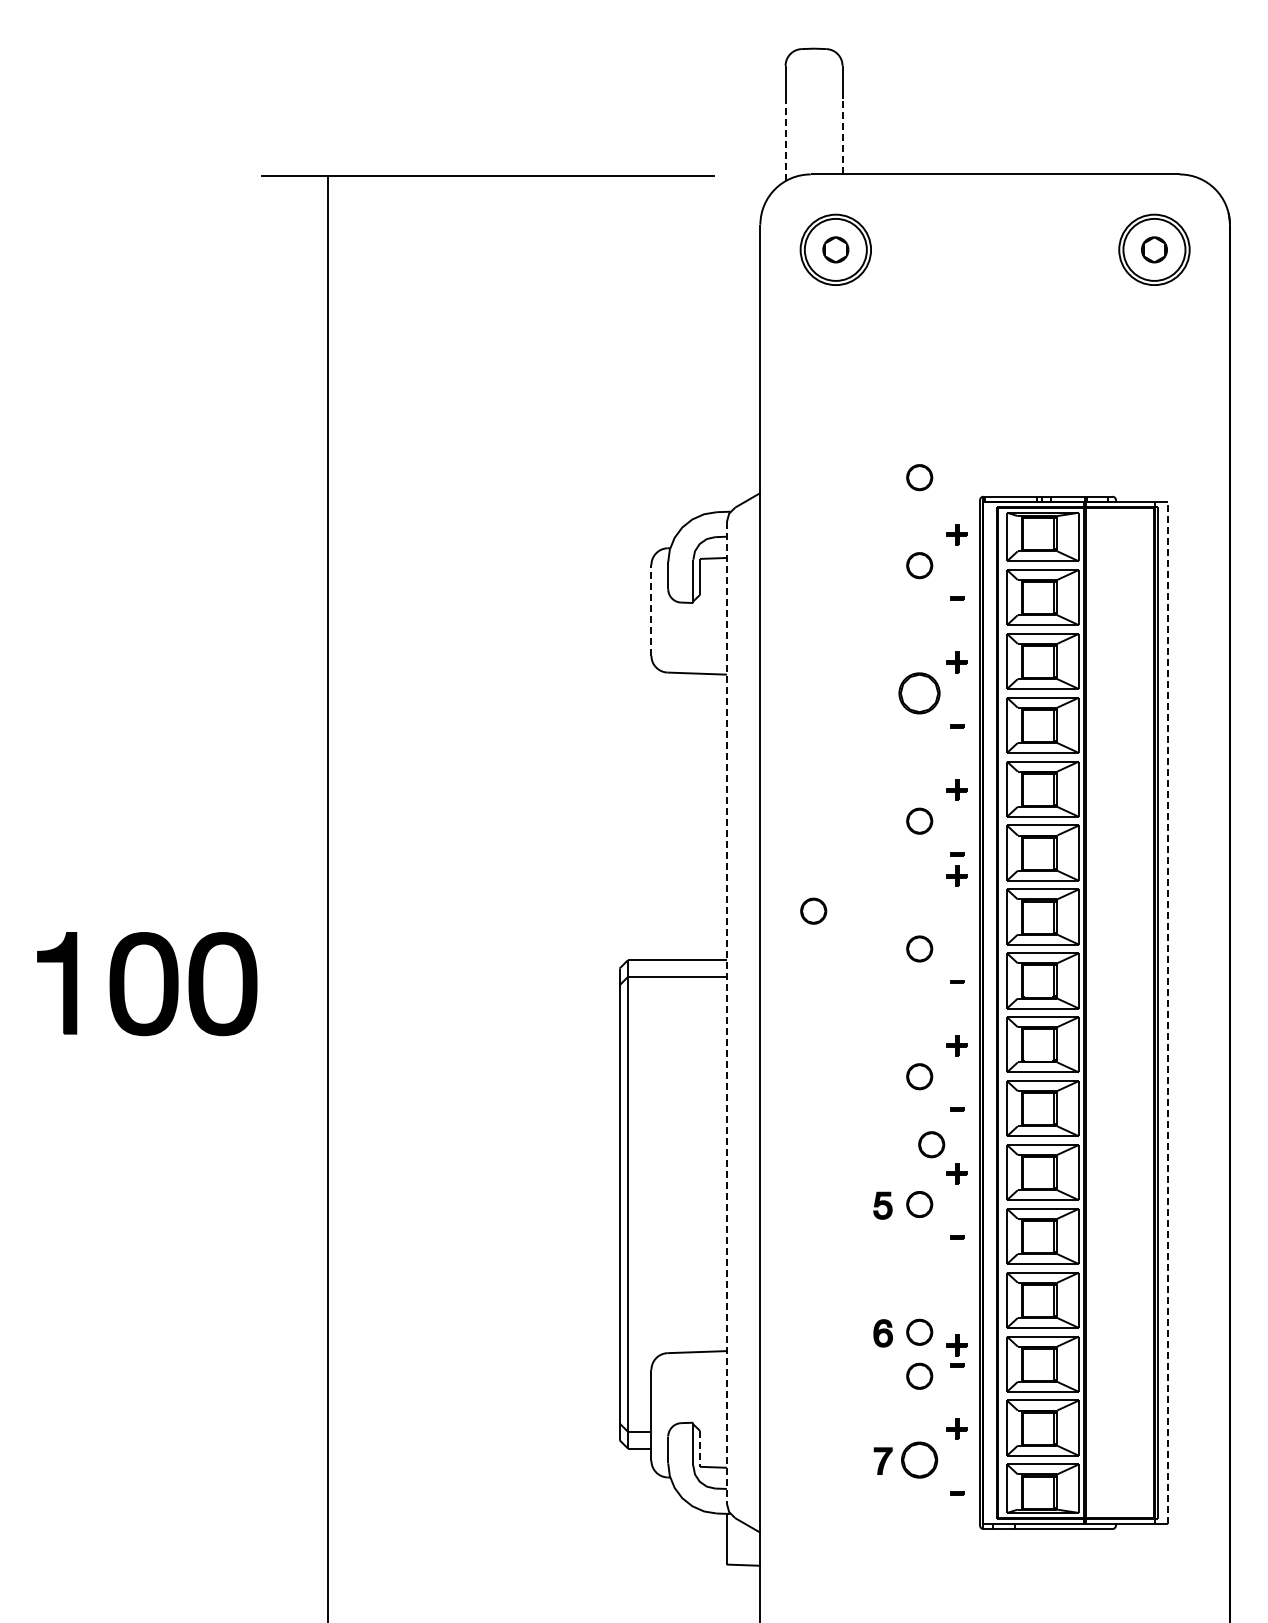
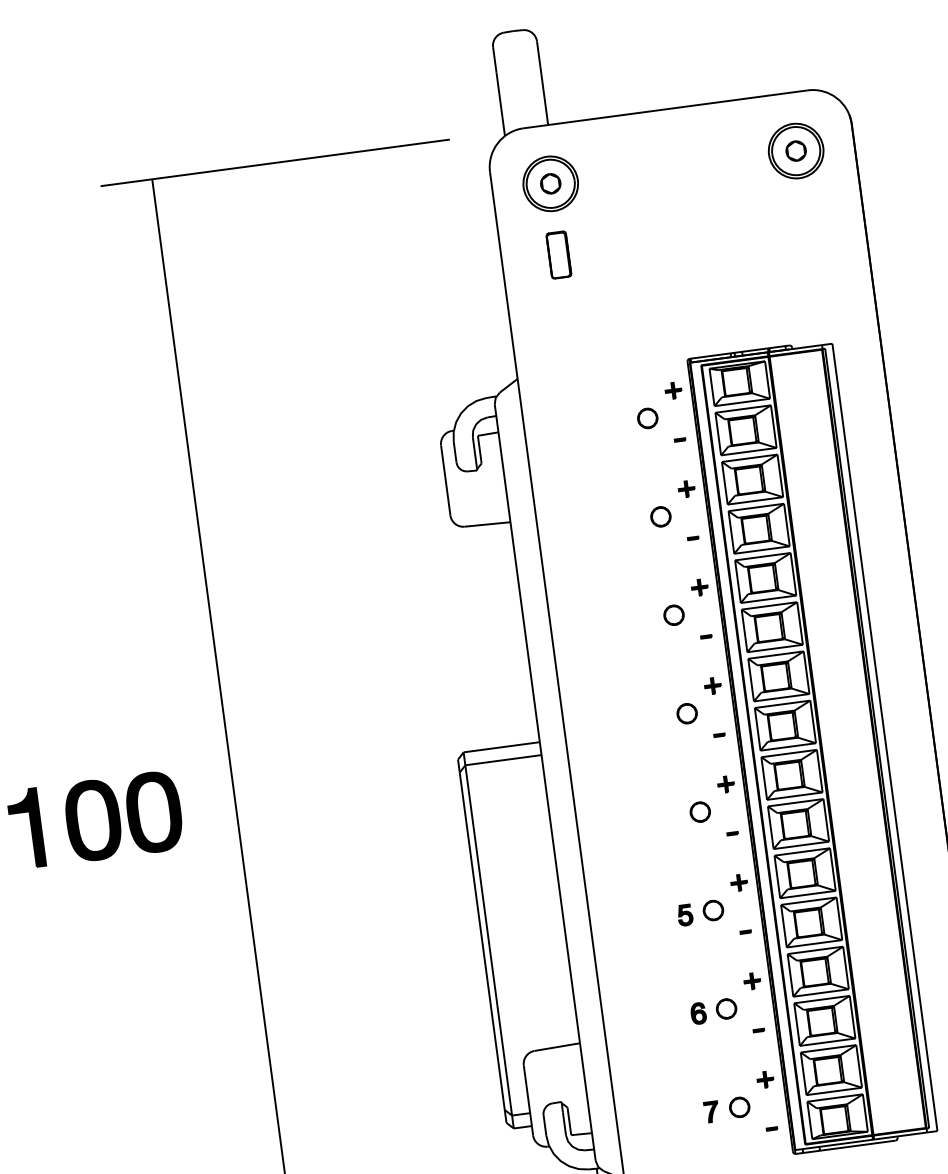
line: (842, 136) -> (544, 95), dashed -> solid
line: (785, 139) -> (500, 103), dashed -> solid
part: (833, 341) -> (558, 254), added
part: (919, 477) -> (638, 350), removed
line: (651, 609) -> (445, 479), dashed -> solid
part: (919, 693) -> (660, 516), size x0.62
part: (956, 875) -> (712, 685), moved
part: (813, 910) -> (601, 694), removed
line: (726, 1012) -> (544, 782), dashed -> solid
line: (1167, 1012) -> (884, 737), dashed -> solid
part: (931, 1144) -> (716, 863), removed
part: (956, 1345) -> (751, 981), moved
part: (919, 1375) -> (730, 1042), removed
line: (700, 1448) -> (569, 1121), dashed -> solid
part: (919, 1459) -> (739, 1106), size x0.71

